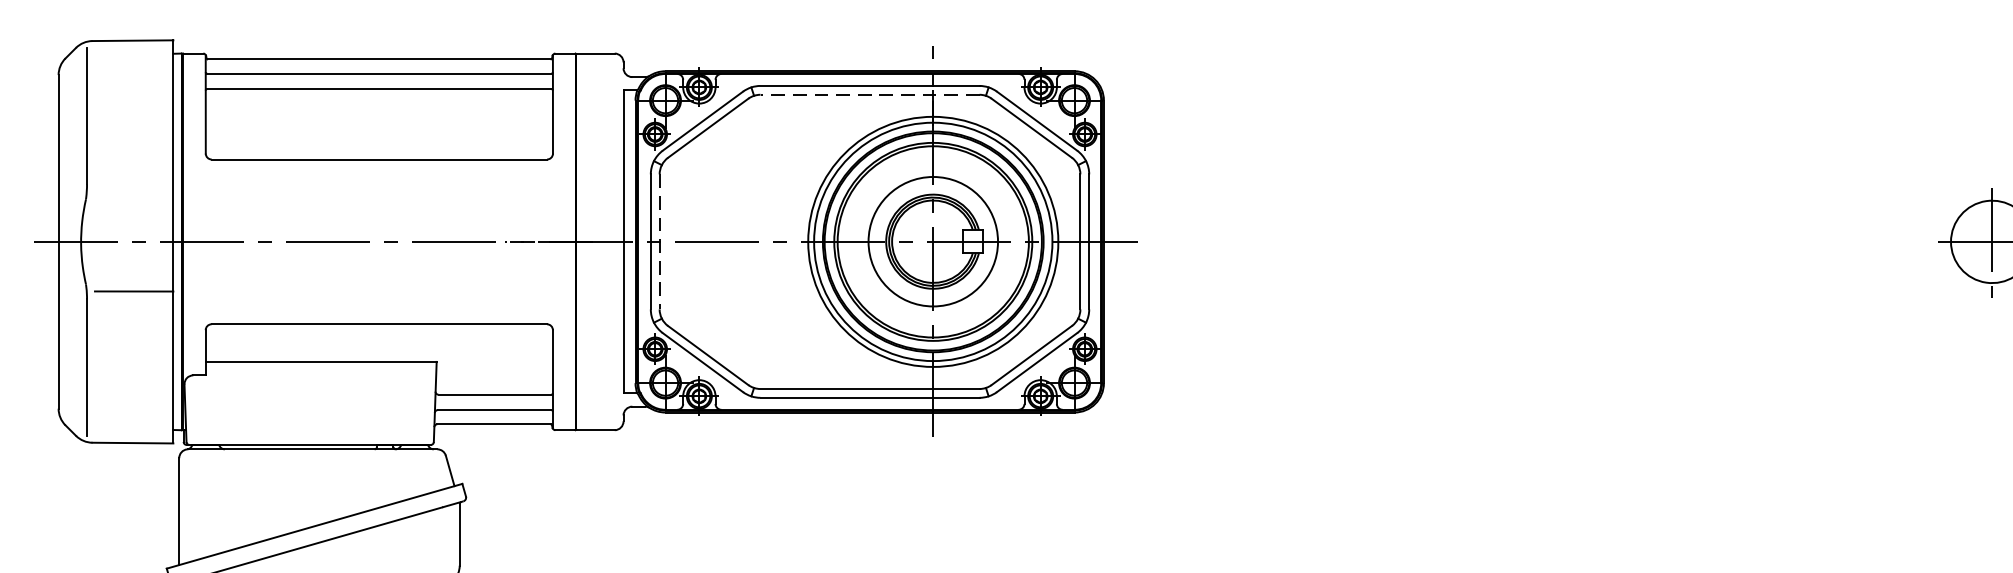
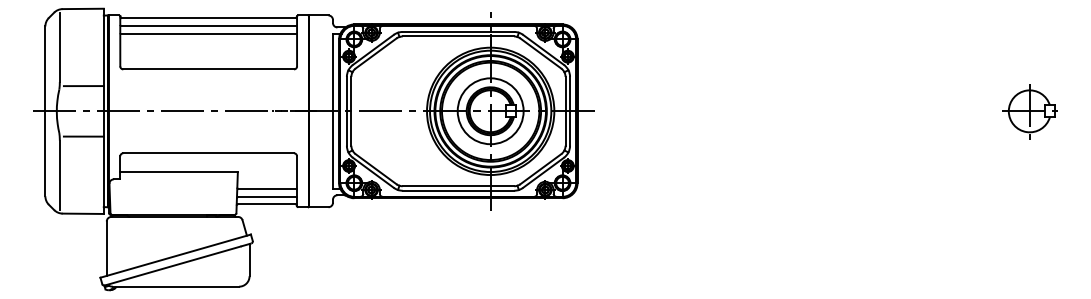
line: (870, 94) -> (458, 36), dashed -> solid
line: (133, 193) -> (83, 86), added
line: (659, 242) -> (351, 111), dashed -> solid

